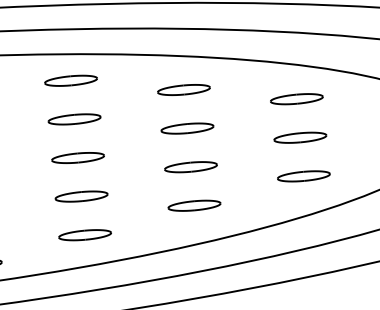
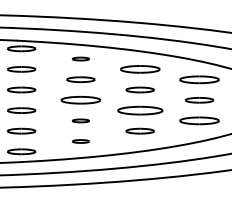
part: (70, 79) -> (80, 58), size x0.6
part: (182, 90) -> (139, 69), size x1.4
part: (296, 98) -> (199, 79), size x1.4
part: (77, 158) -> (80, 100), size x1.4
part: (189, 167) -> (139, 110), size x1.6
part: (303, 175) -> (199, 120), size x1.4
part: (80, 195) -> (80, 120), size x0.6
part: (84, 235) -> (80, 141), size x0.6

